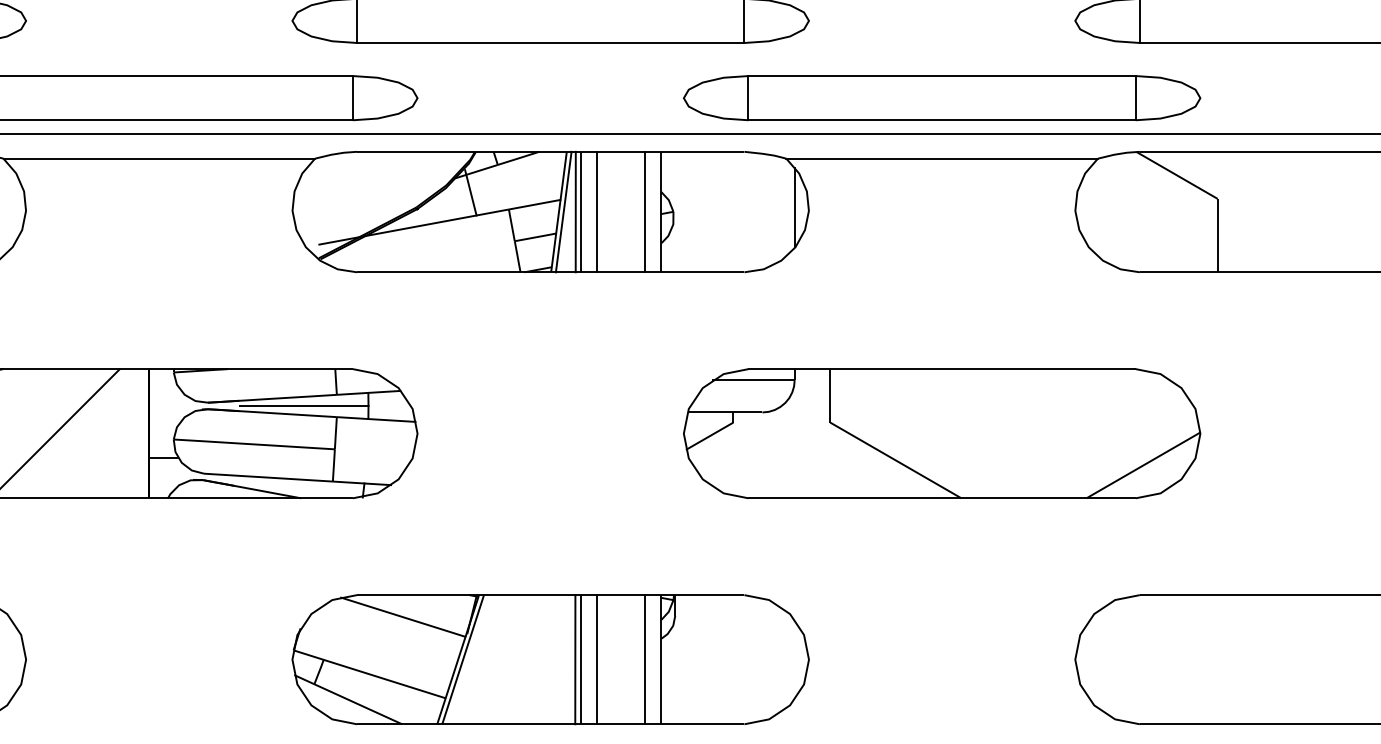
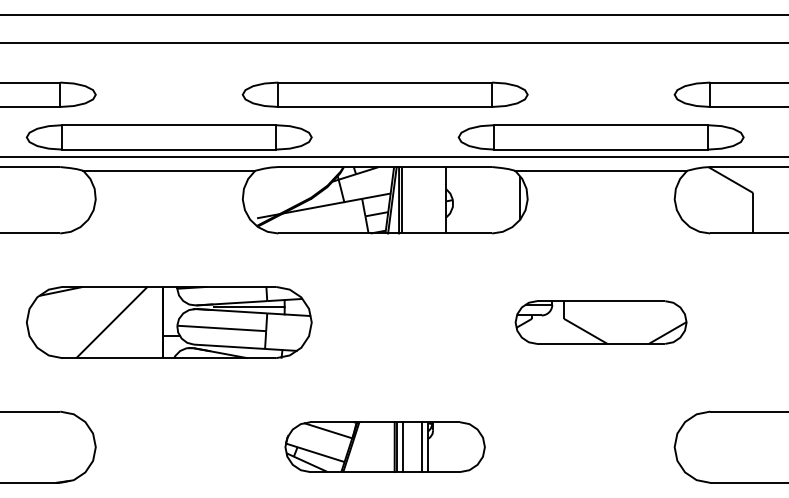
line: (596, 212) -> (410, 200), removed
line: (645, 212) -> (437, 200), removed
part: (940, 433) -> (600, 322), size x0.6
part: (549, 658) -> (384, 446), size x0.7

